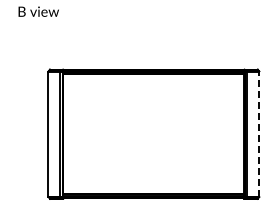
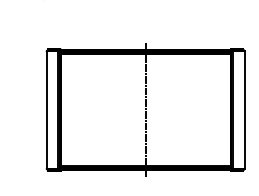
line: (153, 133) -> (145, 109), added
line: (259, 134) -> (244, 110), dashed -> solid

